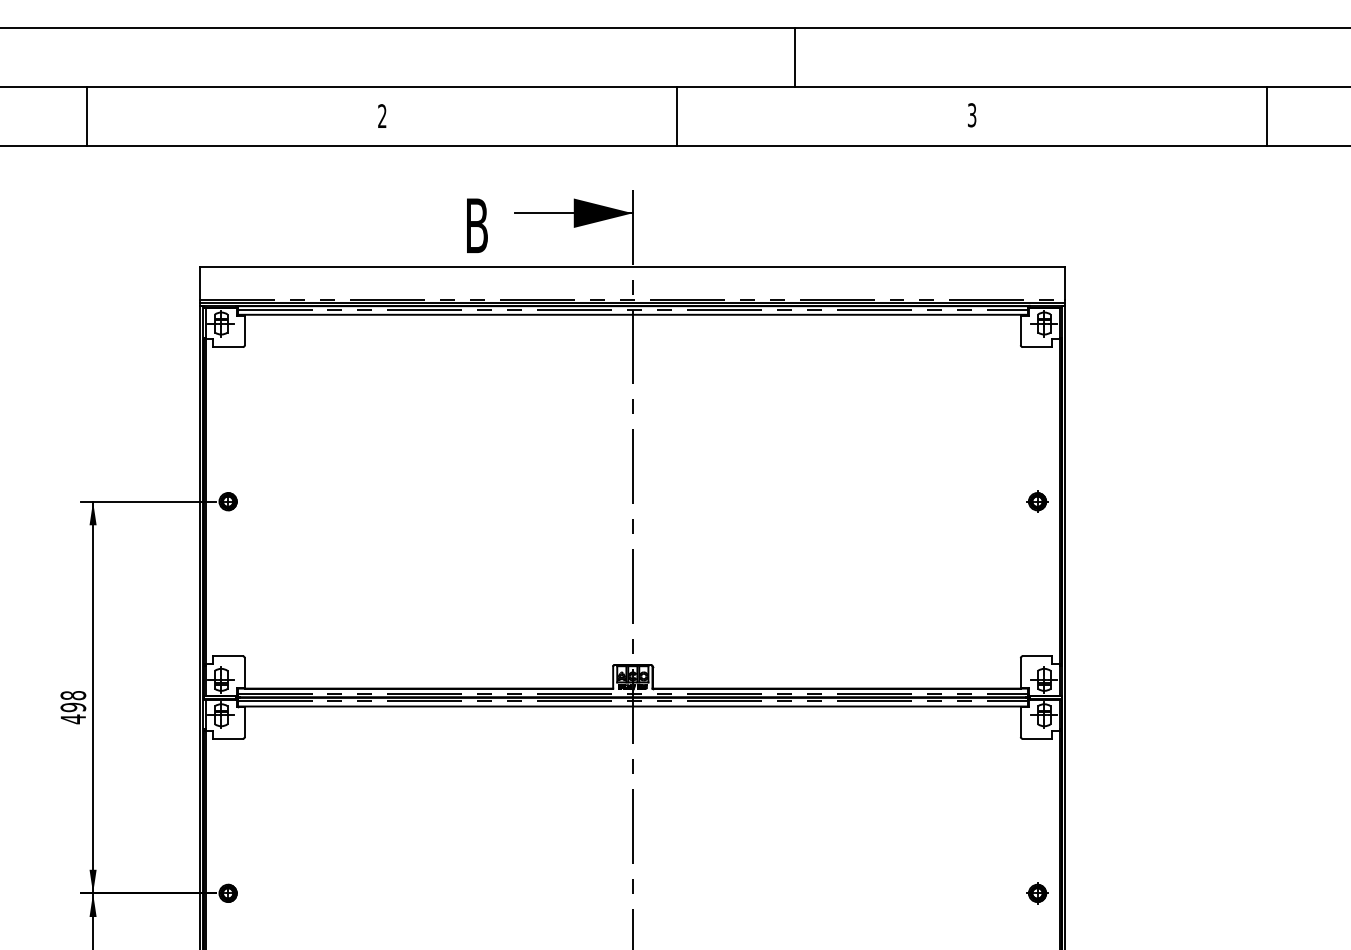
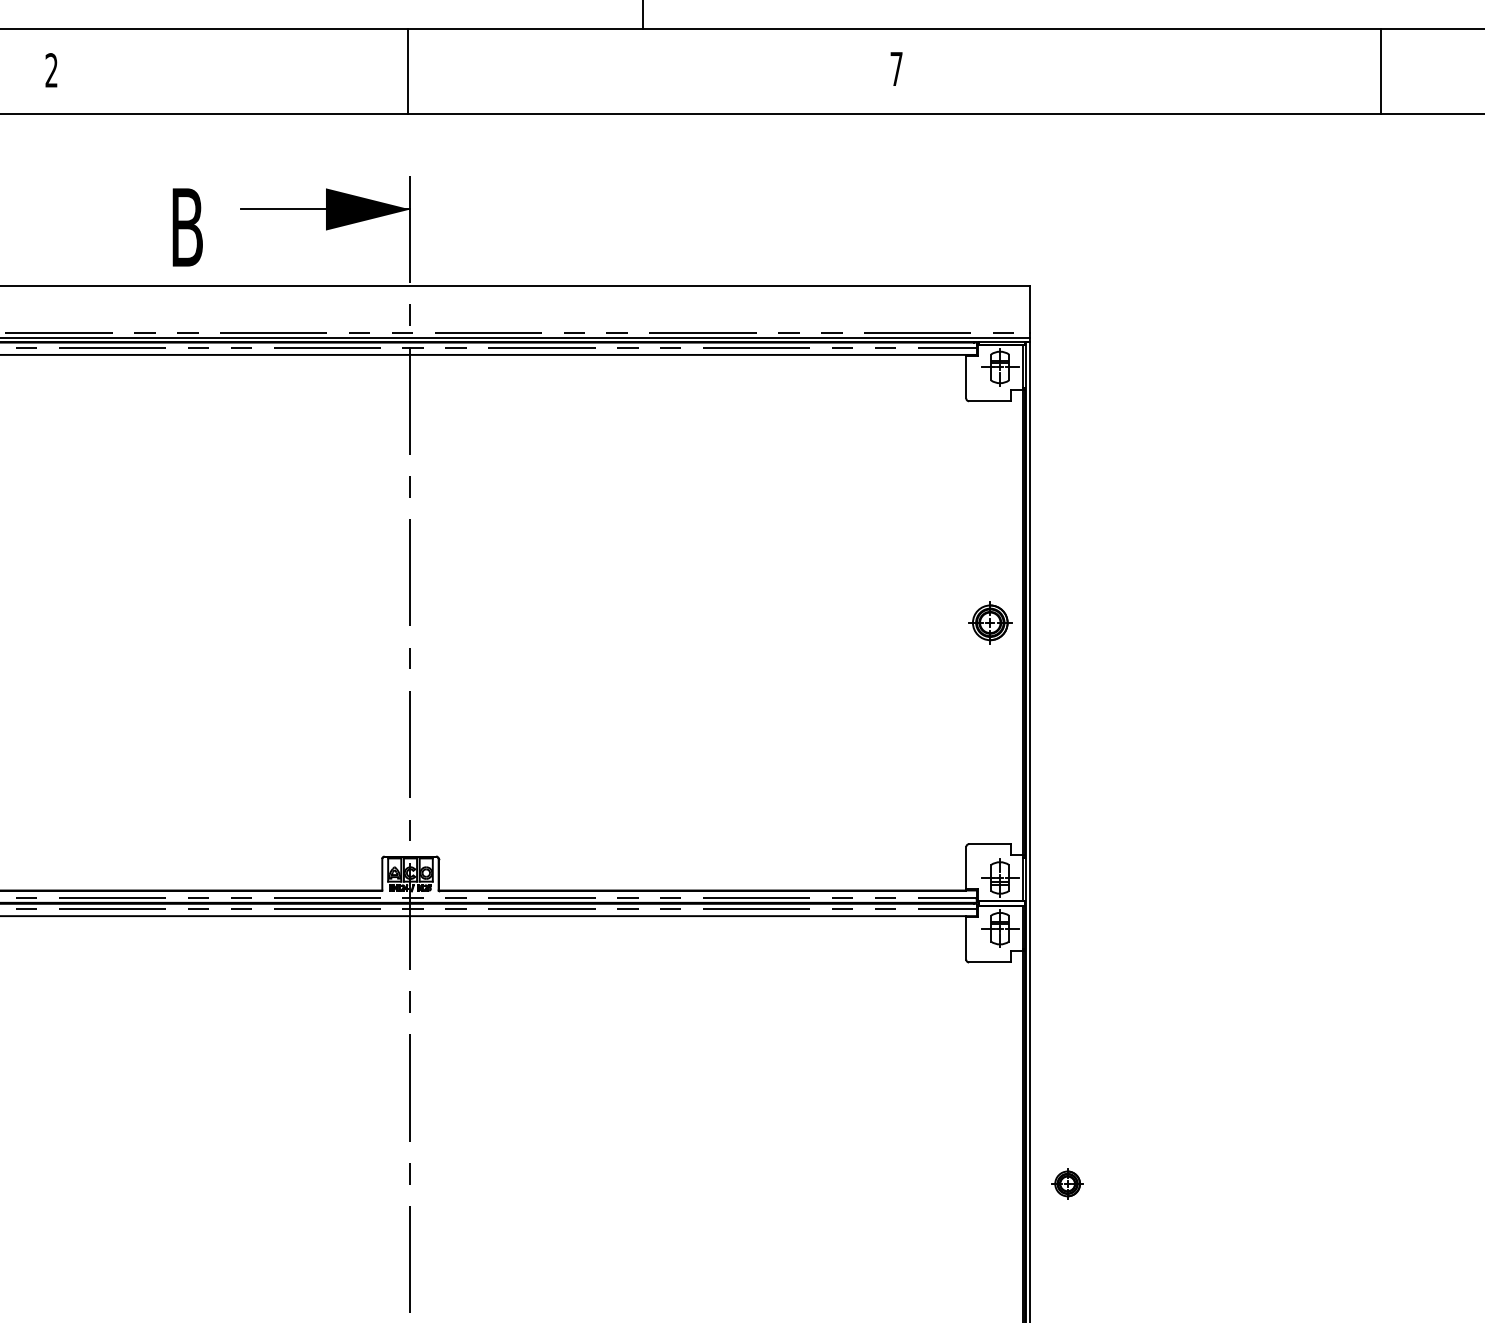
text: (972, 115) -> (897, 69), 3 -> 7
line: (677, 116) -> (408, 70), moved
line: (1266, 116) -> (1379, 70), moved
part: (1037, 501) -> (990, 622), size x1.4
part: (1037, 893) -> (1067, 1184), moved

